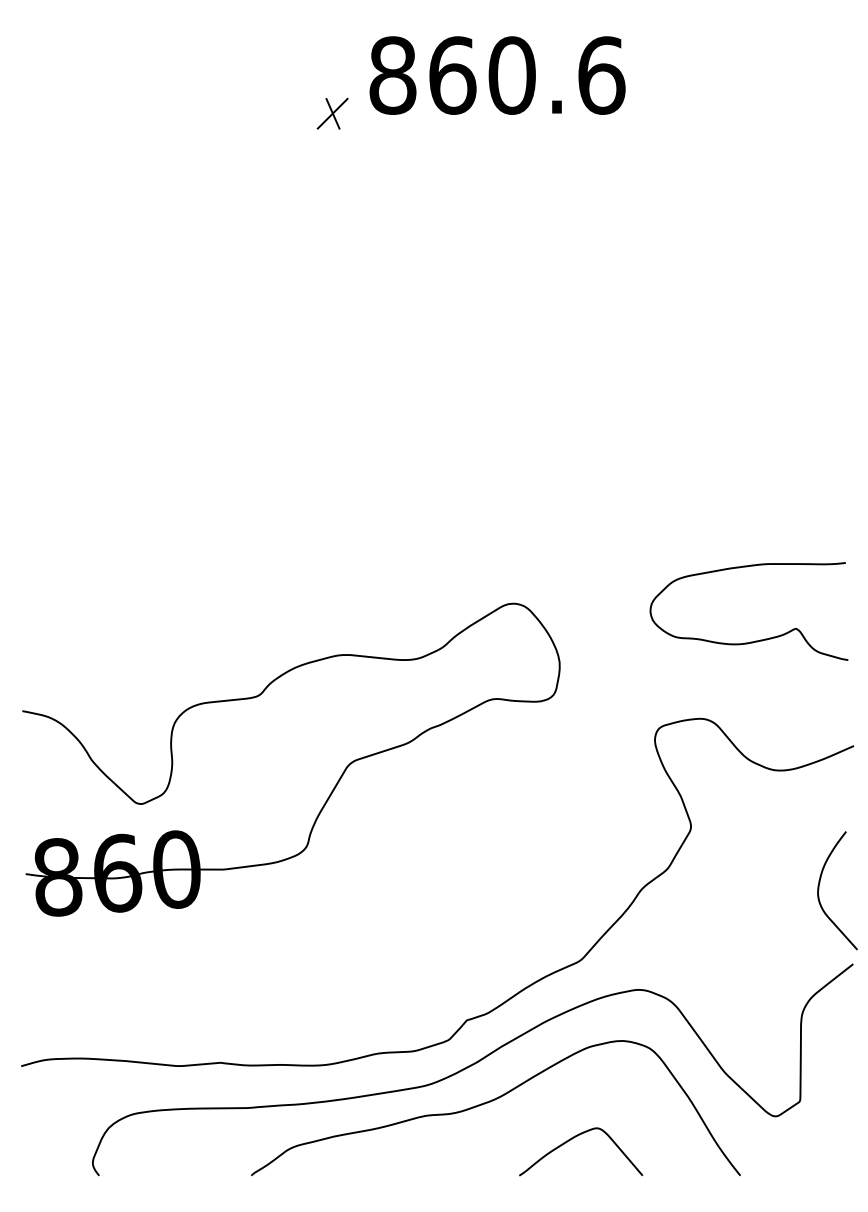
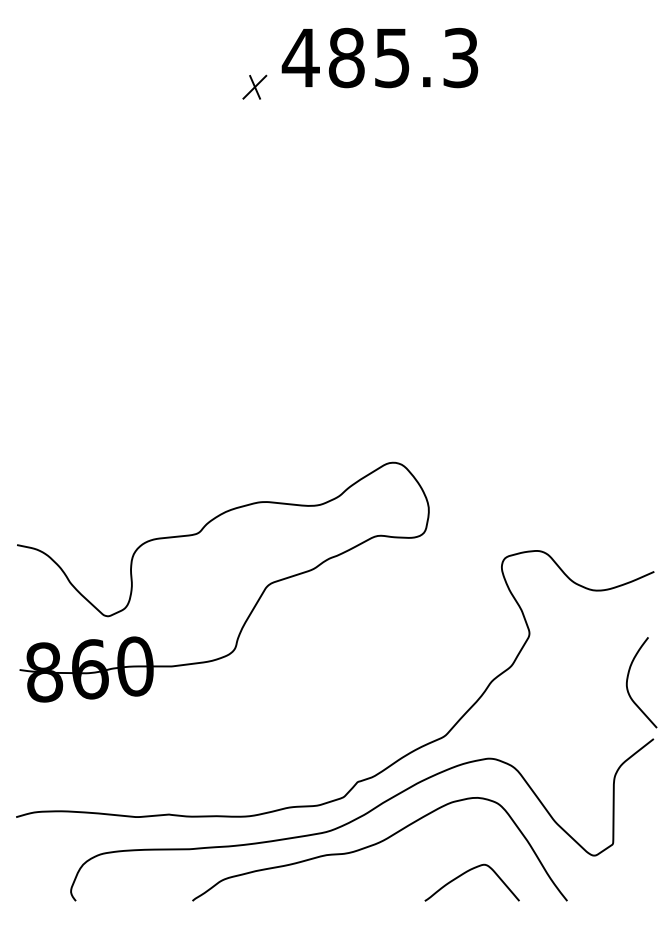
text: (496, 74) -> (380, 57), 860.6 -> 485.3
curve: (756, 639) -> (579, 490), removed
curve: (571, 1141) -> (464, 874), moved

